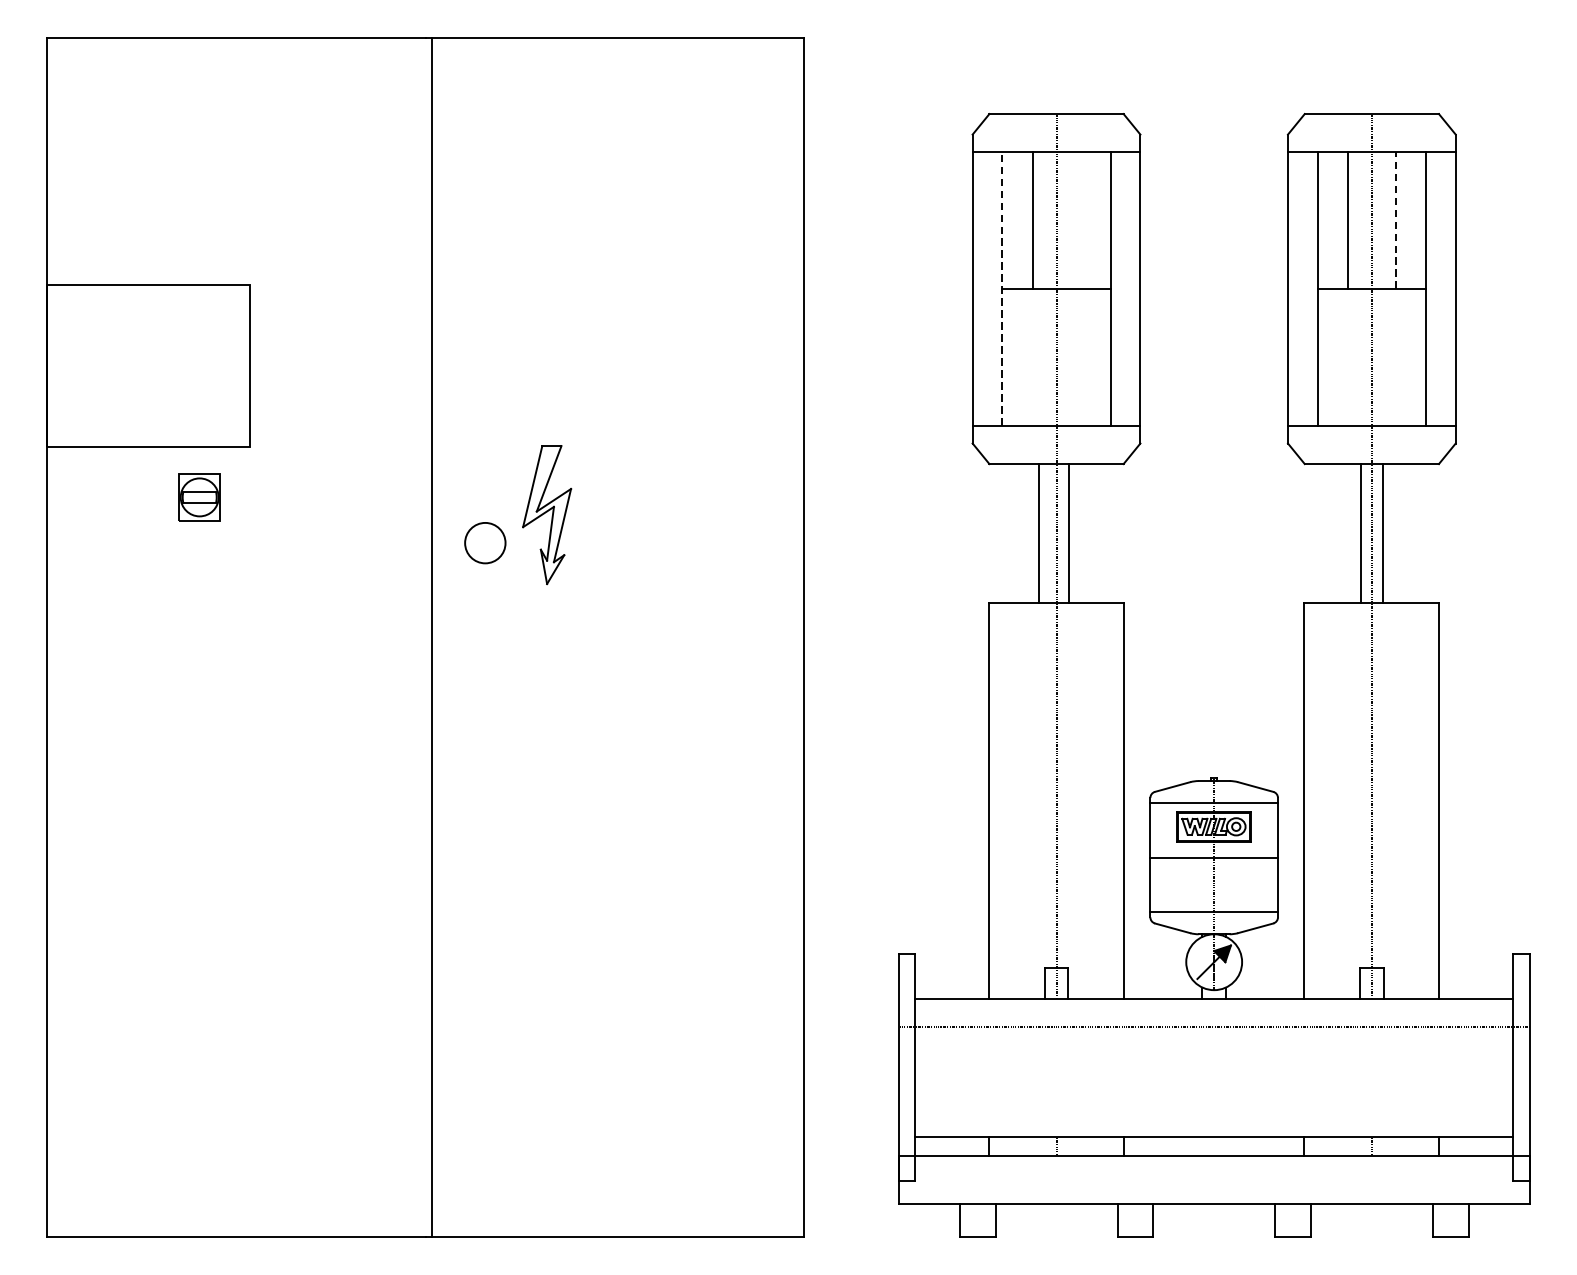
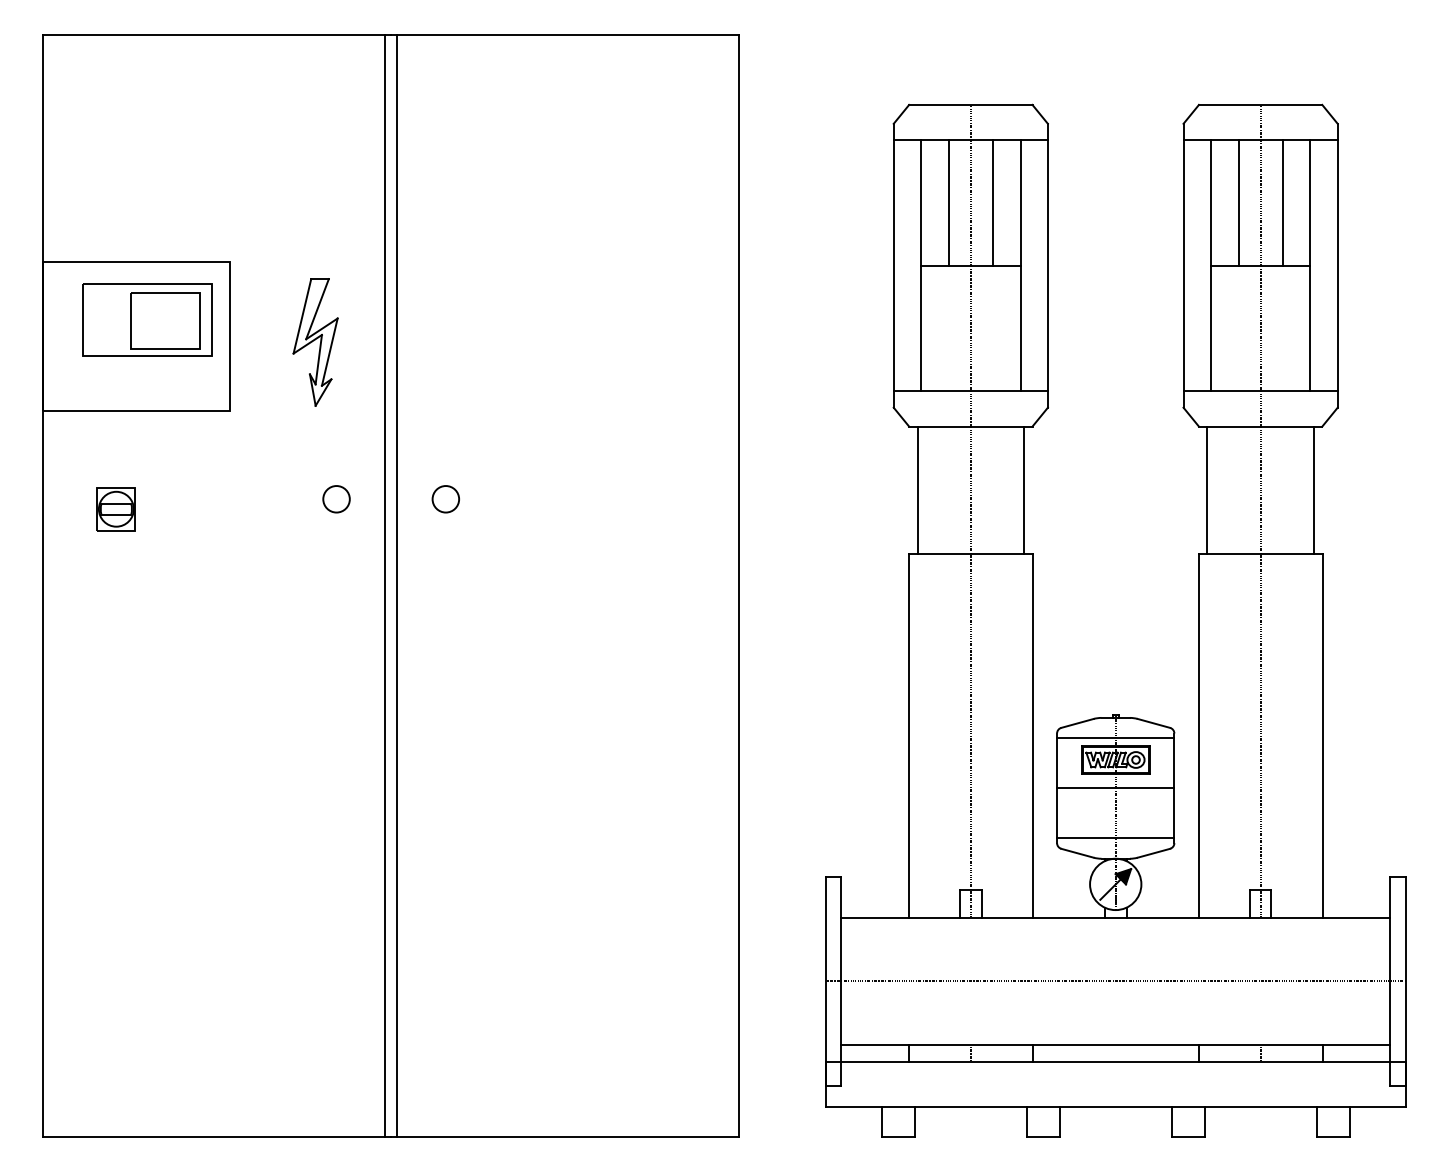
line: (1080, 220) -> (992, 202), added
line: (1395, 221) -> (1282, 203), dashed -> solid
line: (1002, 288) -> (921, 265), dashed -> solid
part: (160, 347) -> (147, 319), added
part: (198, 497) -> (115, 509), moved
part: (546, 515) -> (315, 342), moved
line: (1038, 533) -> (917, 490), moved
line: (1069, 533) -> (1024, 490), moved
line: (1360, 533) -> (1207, 490), moved
line: (1382, 533) -> (1313, 490), moved
circle: (366, 543) -> (336, 499), added
circle: (484, 543) -> (445, 499), size x0.71
line: (419, 636) -> (385, 585), added
line: (1213, 1027) -> (1115, 981), moved

